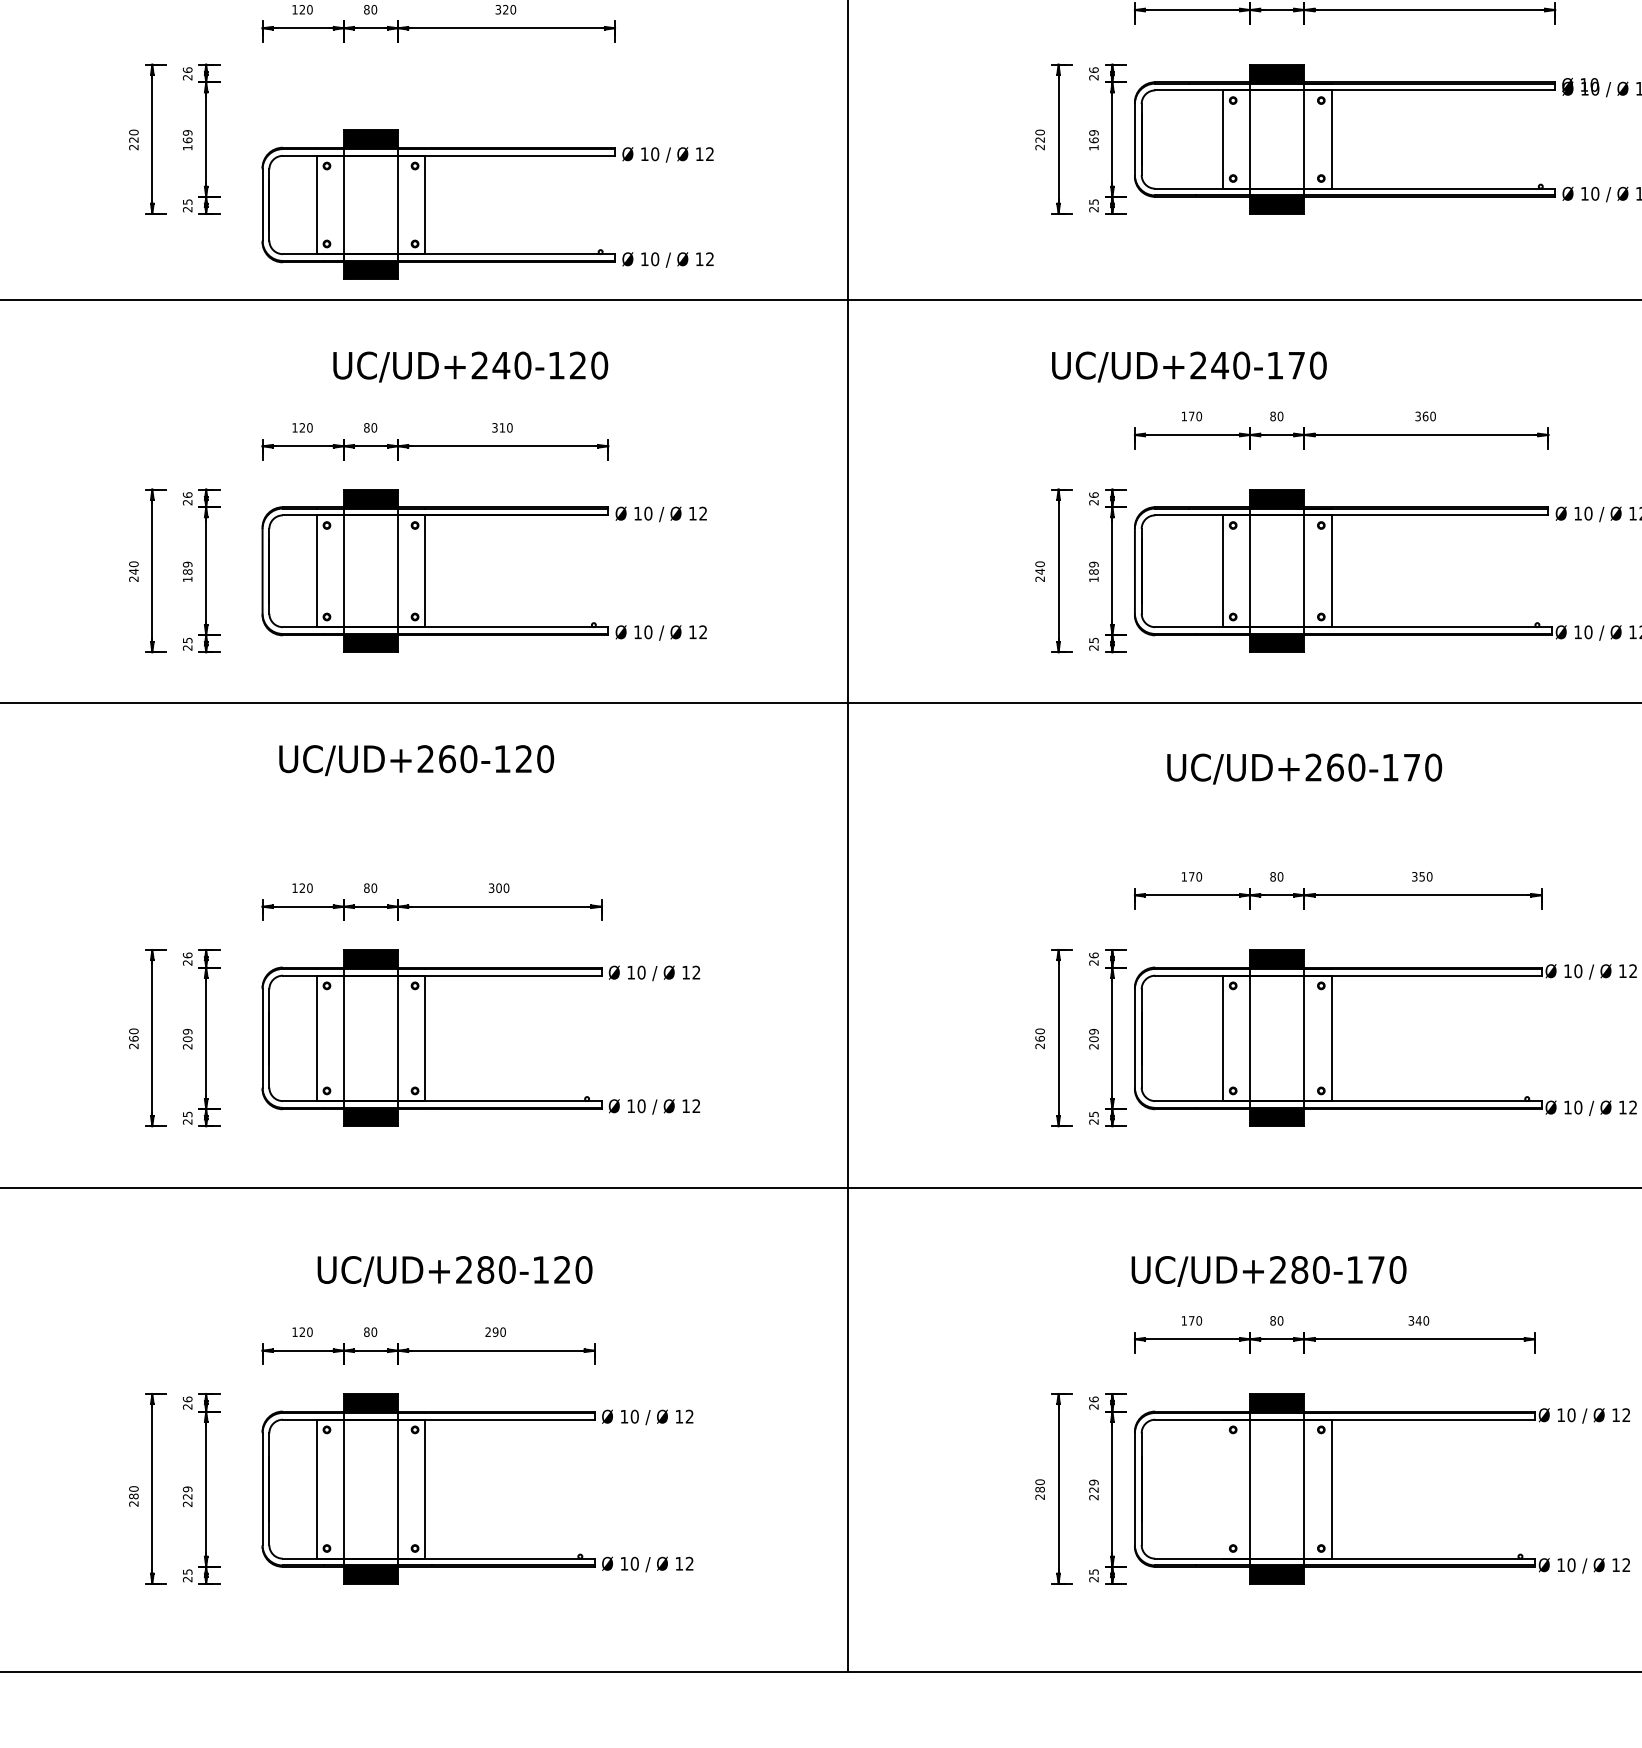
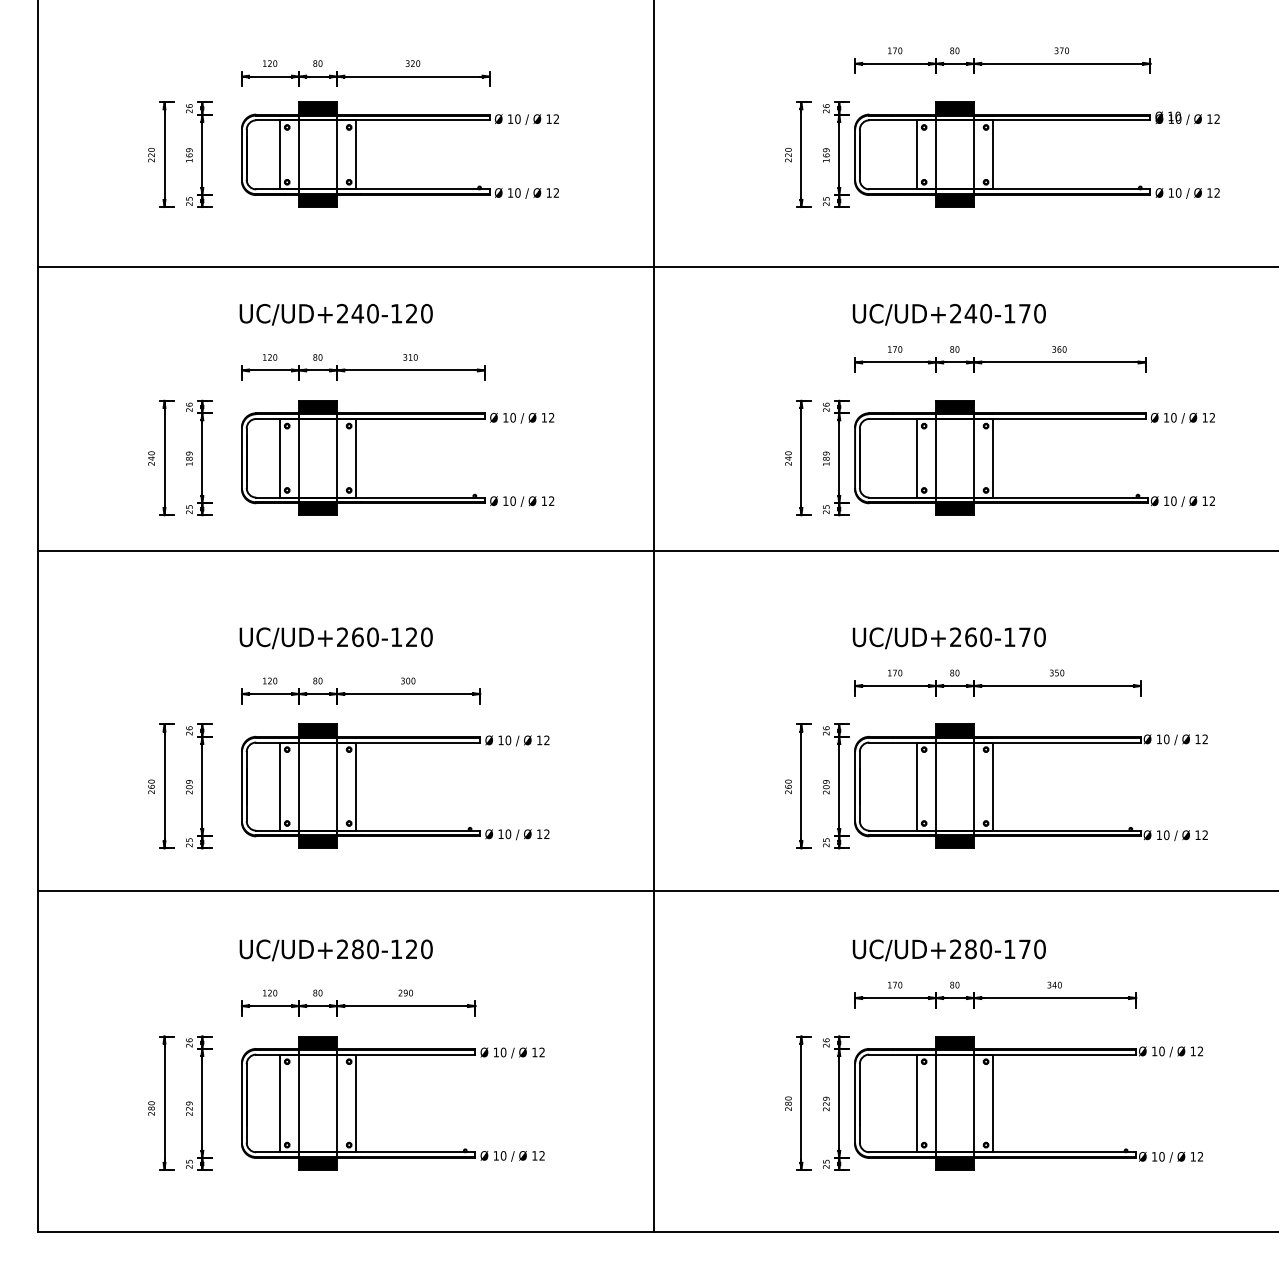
part: (486, 156) -> (399, 120), moved
text: (469, 366) -> (335, 314), moved
text: (1188, 366) -> (948, 314), moved
text: (415, 760) -> (335, 638), moved
text: (1303, 769) -> (948, 638), moved
text: (453, 1271) -> (335, 950), moved
line: (1223, 1489) -> (917, 1103), added

